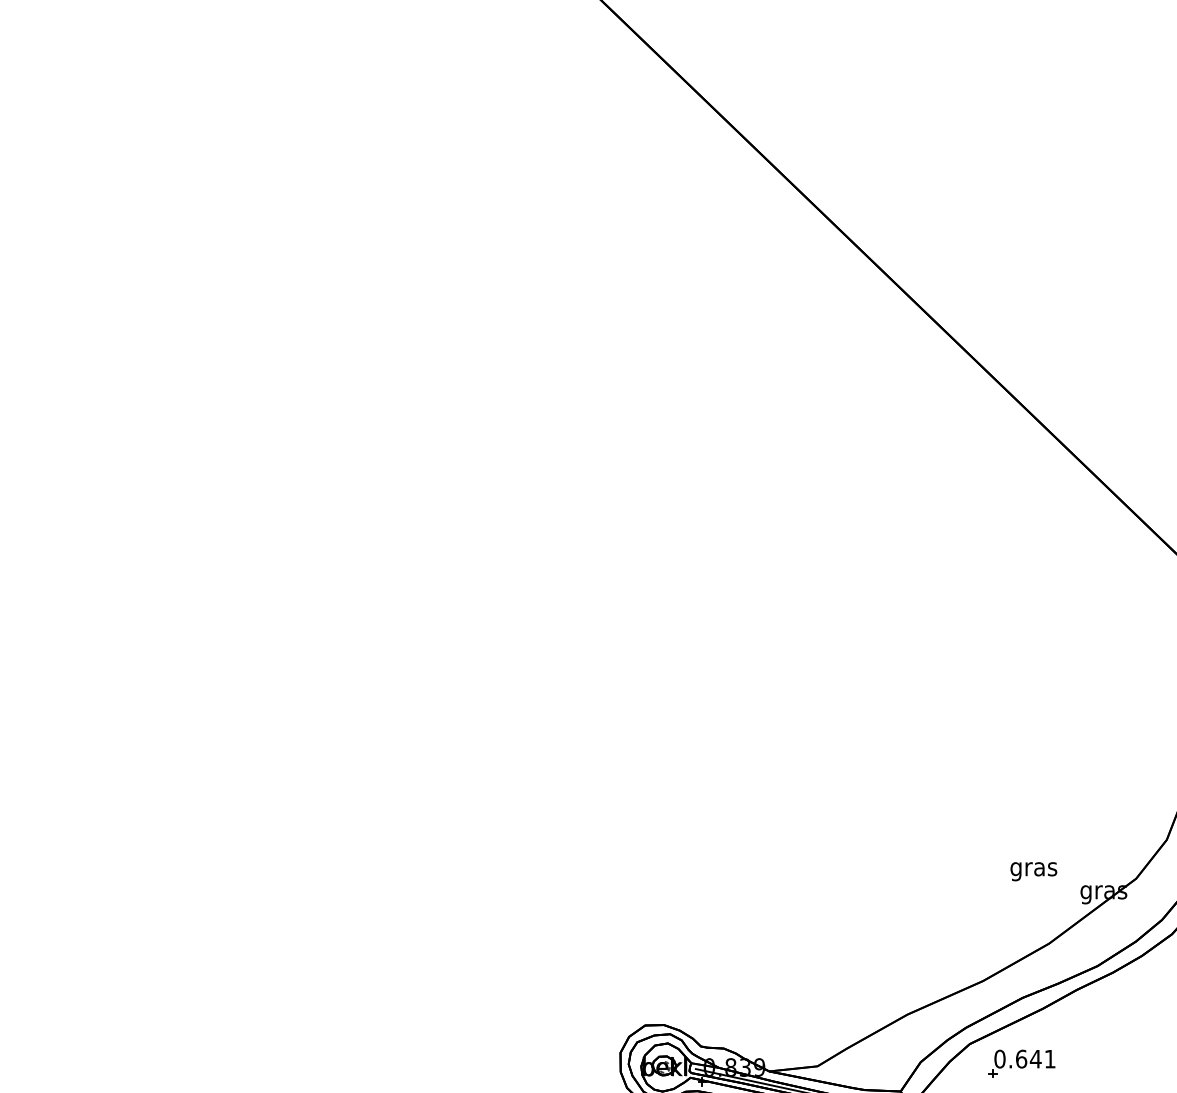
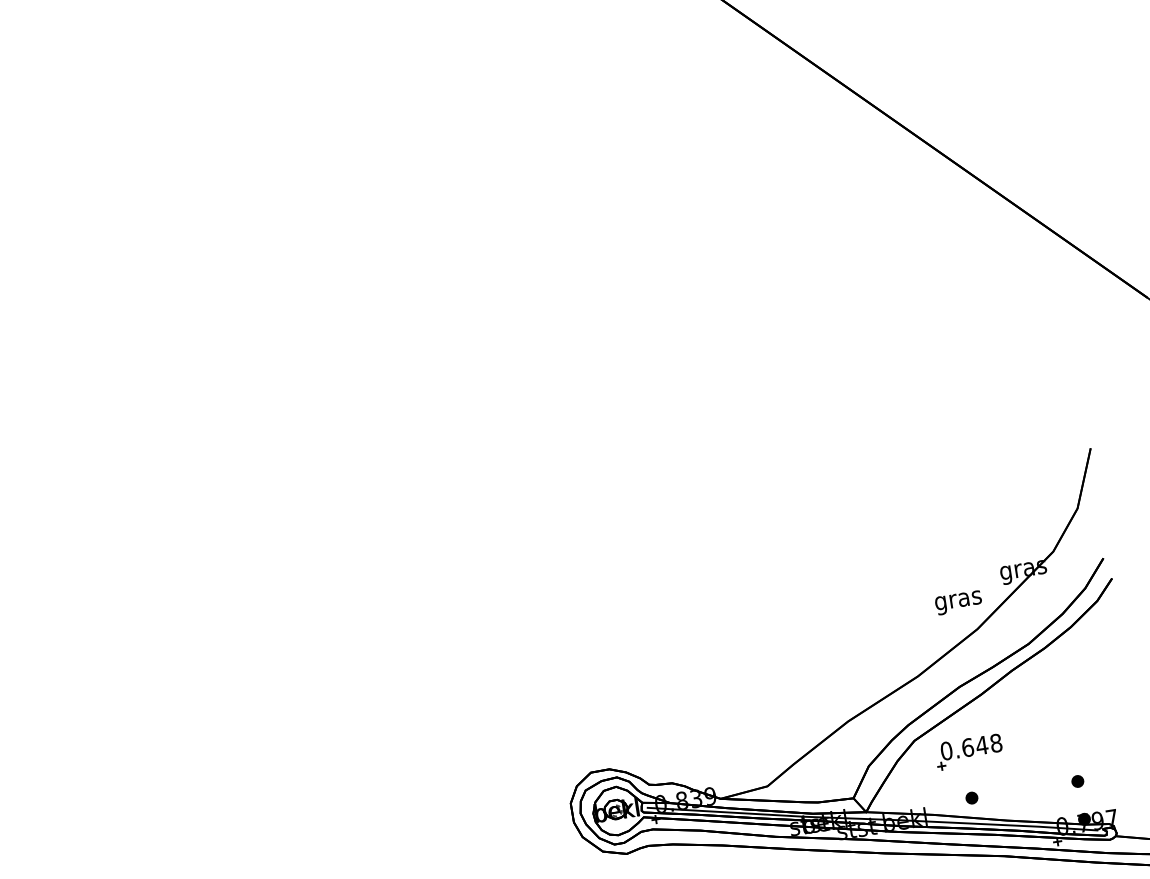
text: (1033, 871) -> (958, 602), moved
text: (1049, 1058) -> (995, 742), 0.641 -> 0.648

